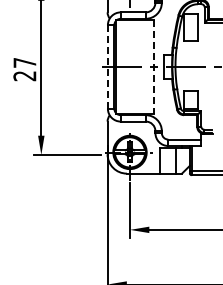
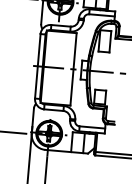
line: (107, 66) -> (37, 65), dashed -> solid
line: (154, 66) -> (73, 69), dashed -> solid

